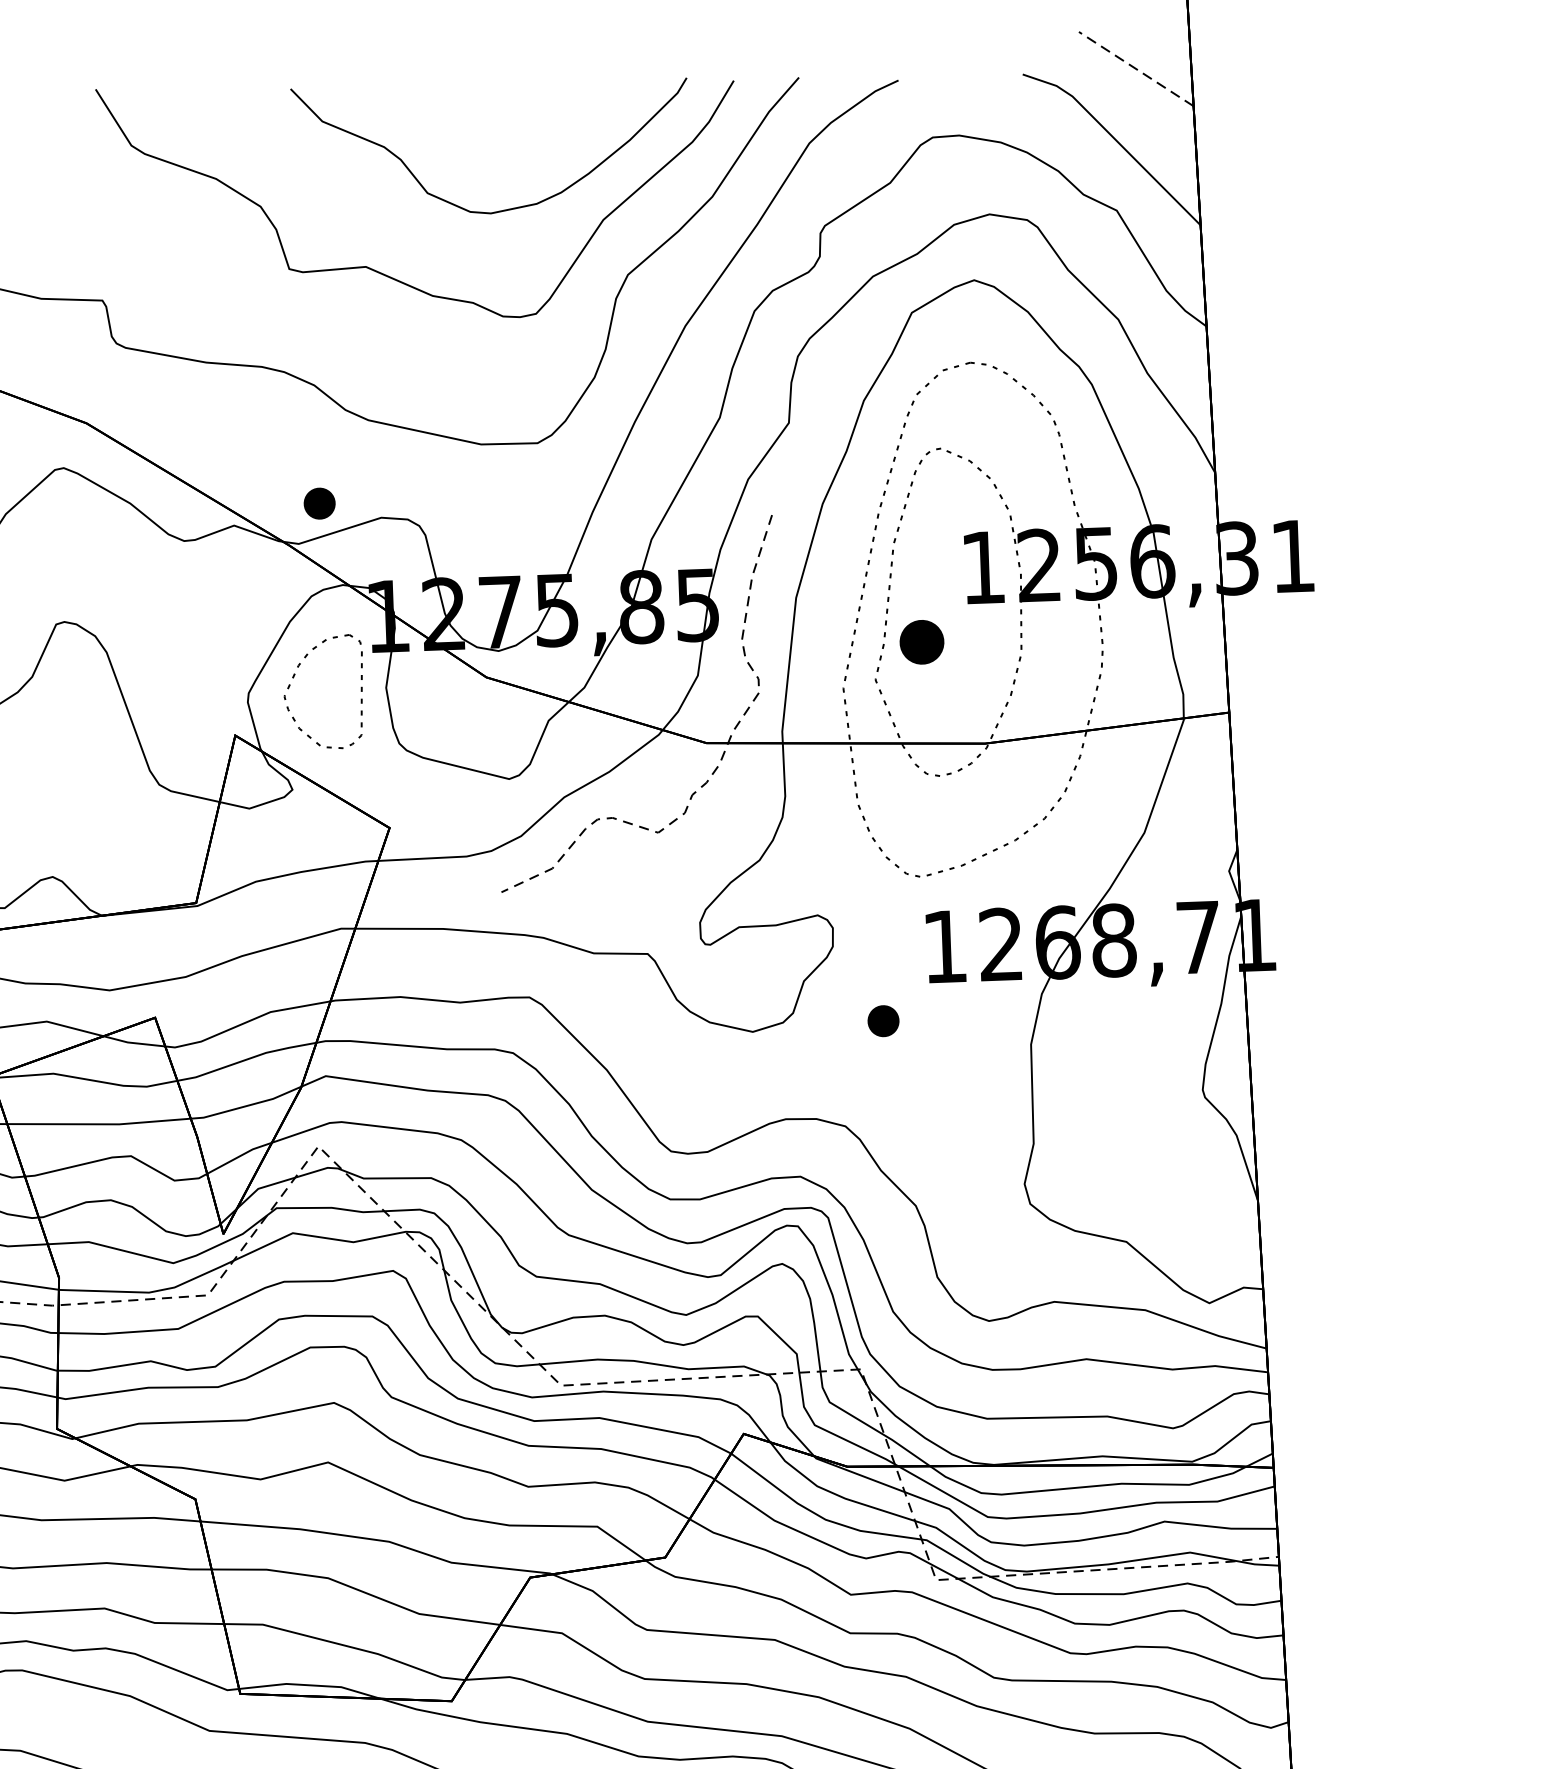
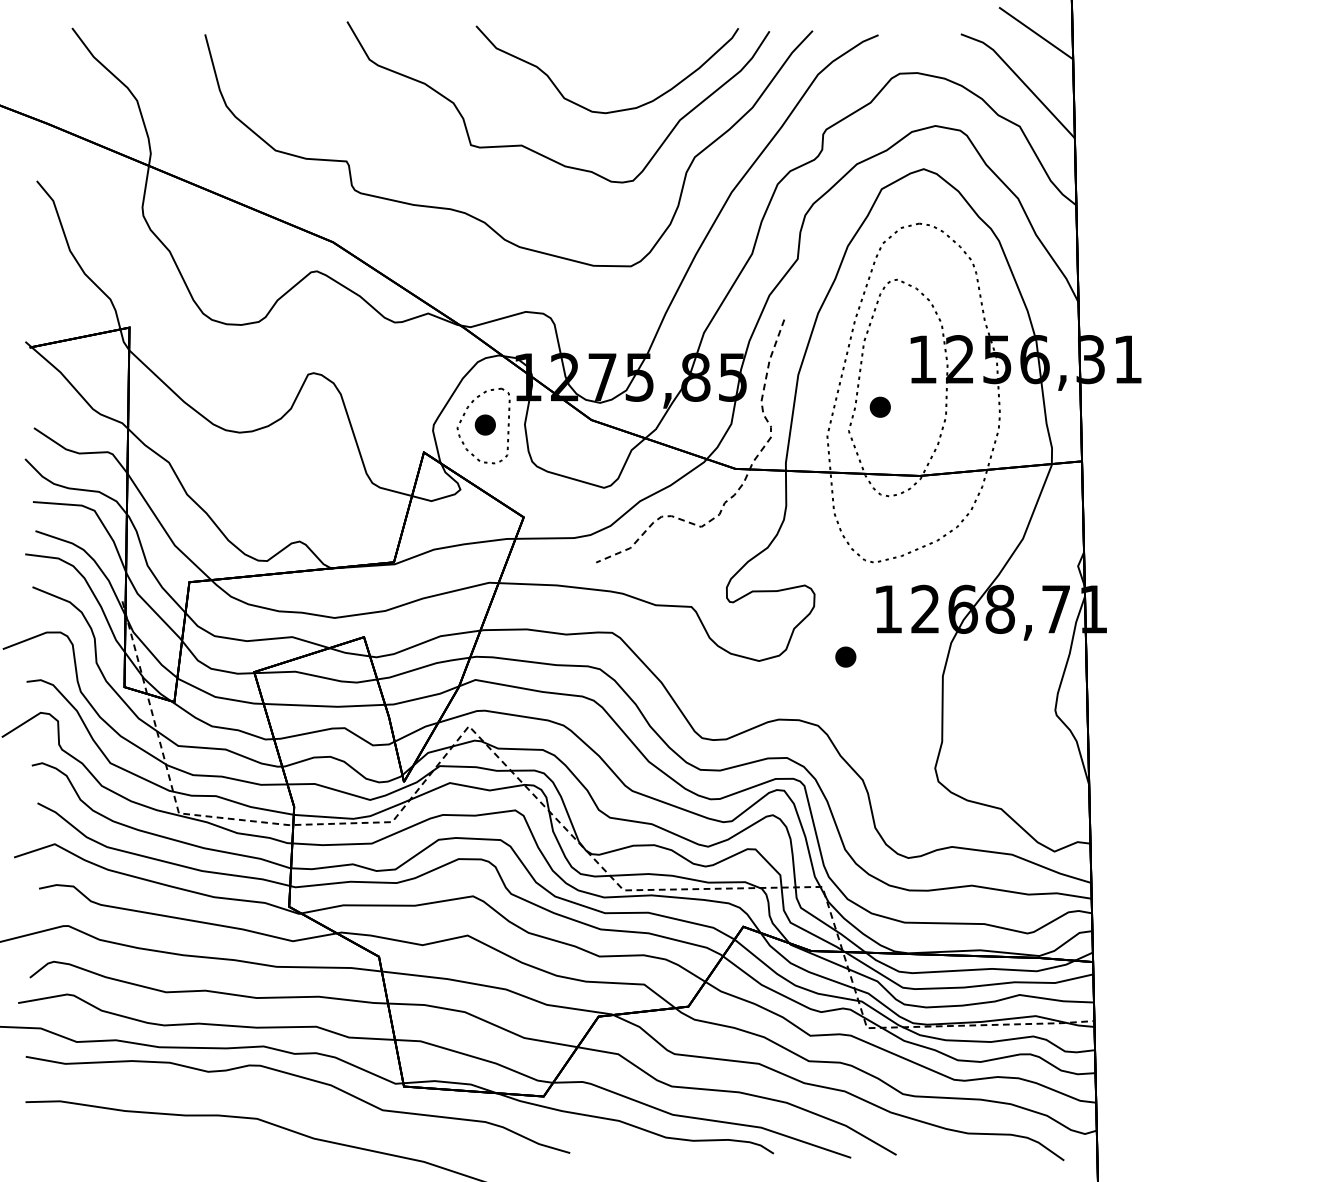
line: (1136, 69) -> (1036, 33), dashed -> solid
part: (318, 502) -> (484, 424), moved
part: (920, 640) -> (879, 406), size x0.71

